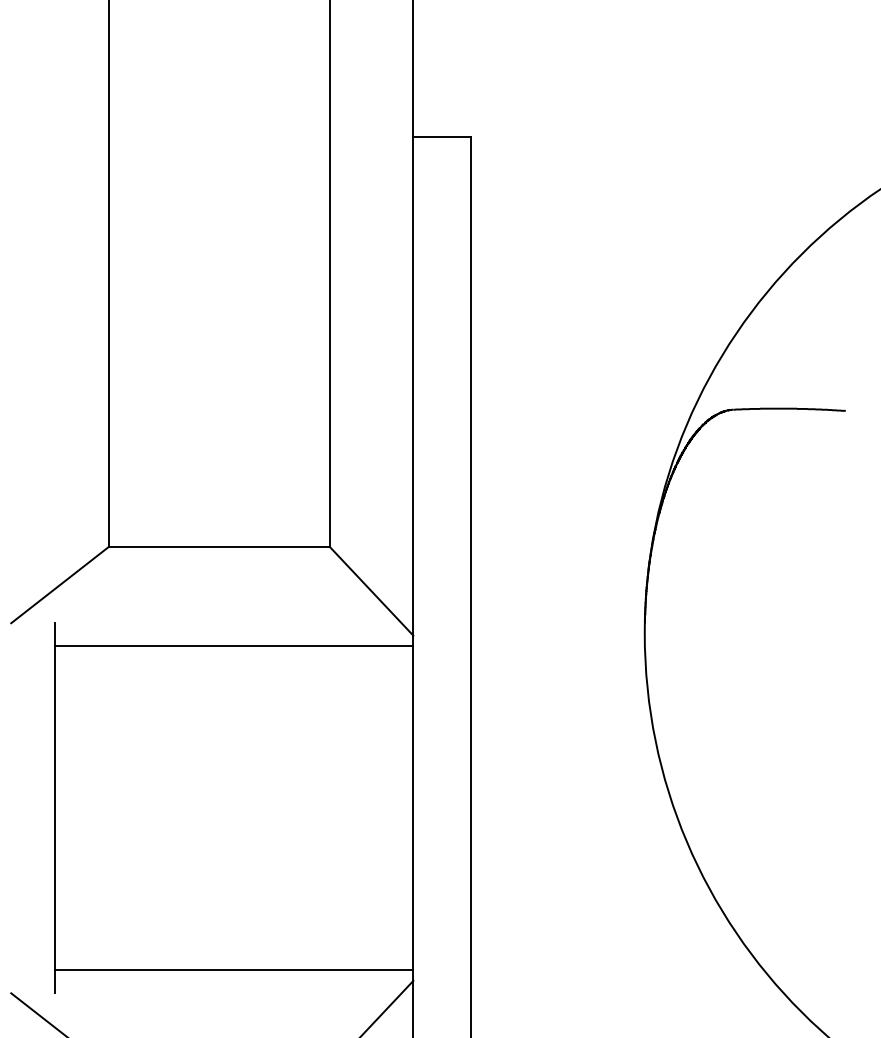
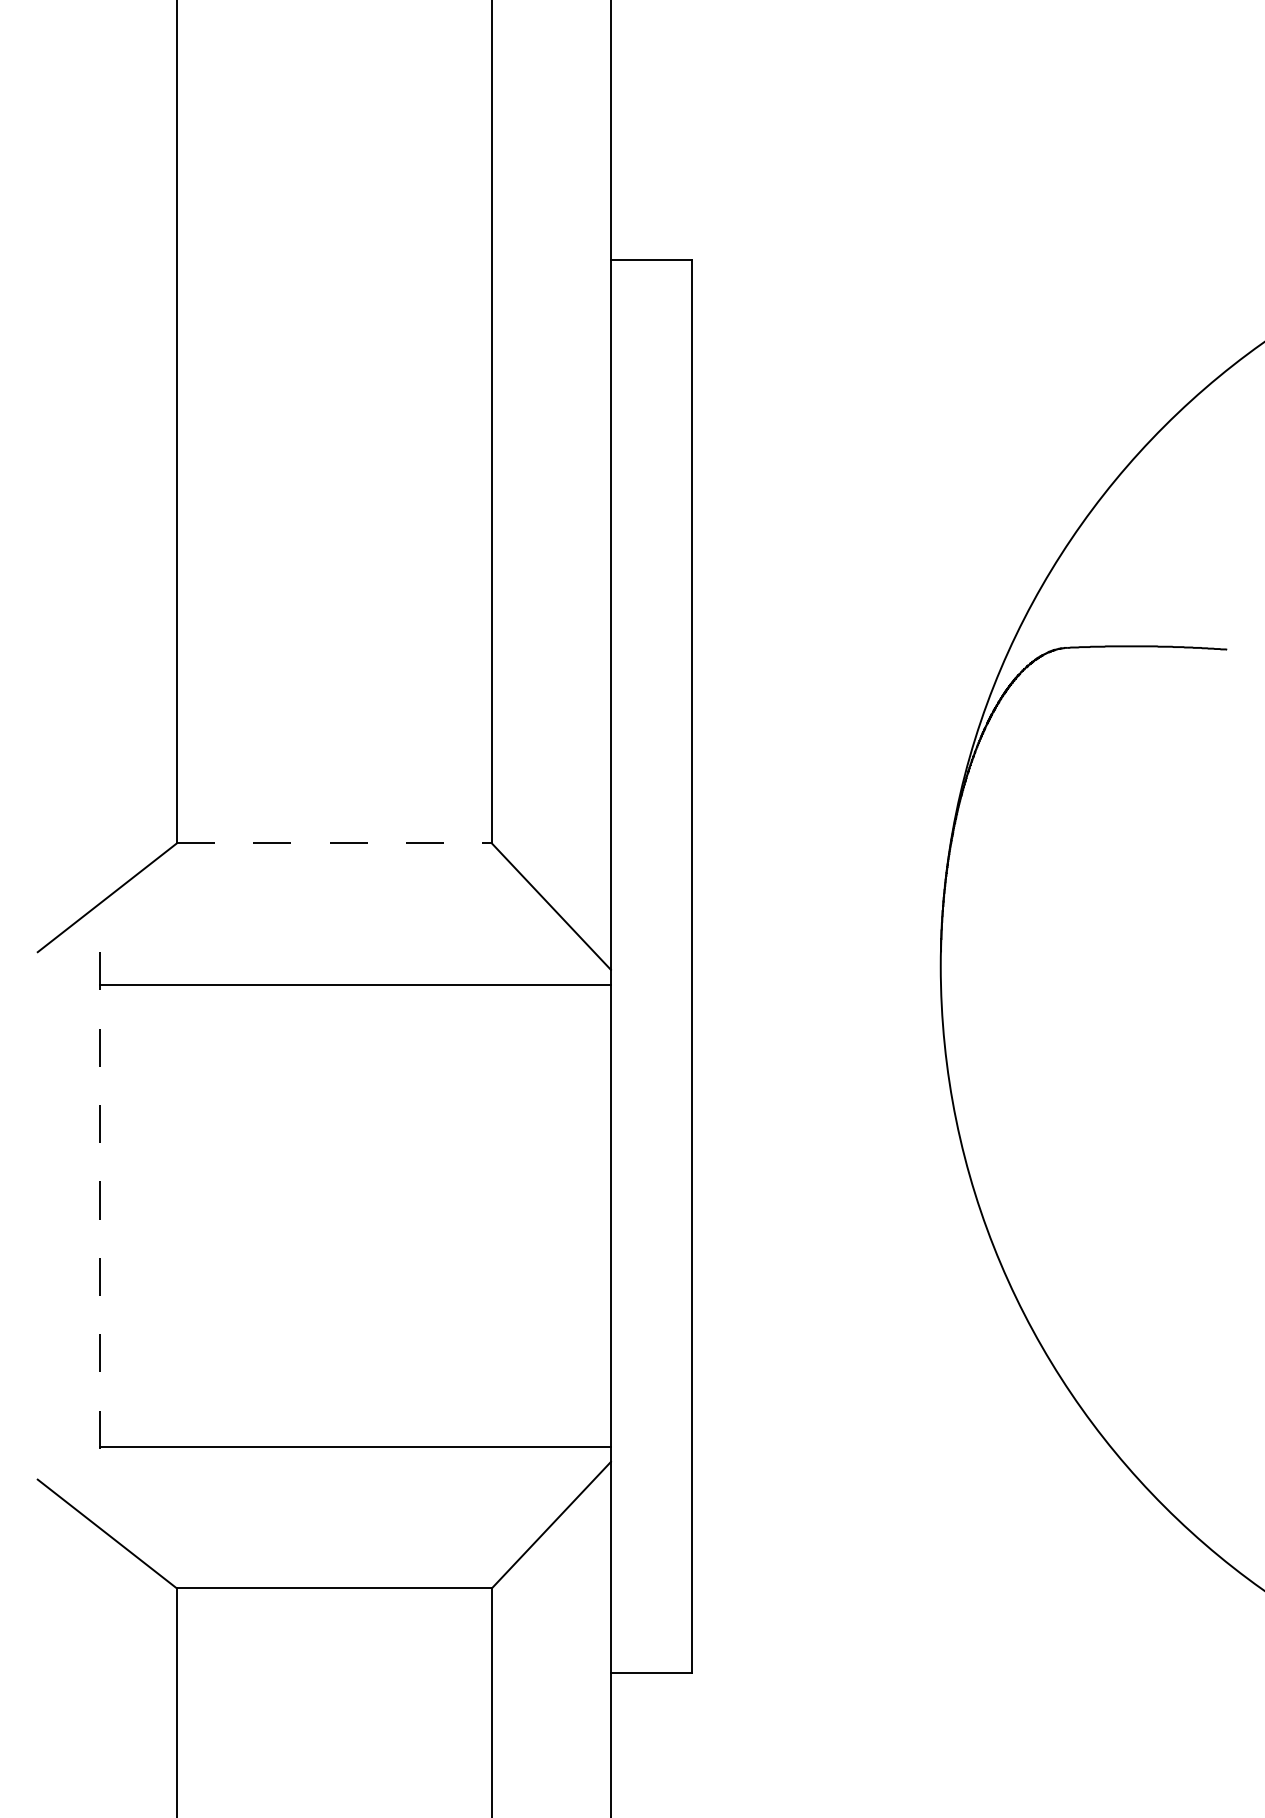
line: (219, 547) -> (334, 843), solid -> dashed
line: (55, 807) -> (100, 1215), solid -> dashed

